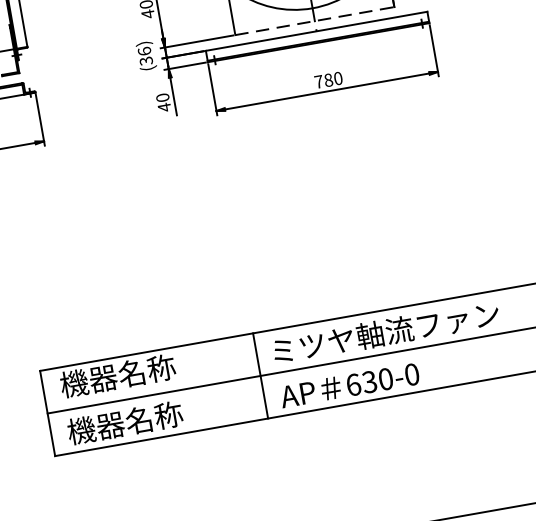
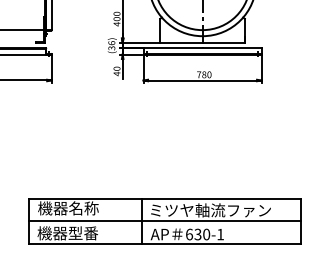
line: (316, 21) -> (203, 43), dashed -> solid
text: (411, 374) -> (220, 234), 630-0 -> 630-1
text: (154, 418) -> (83, 233), 機器名称 -> 機器型番

